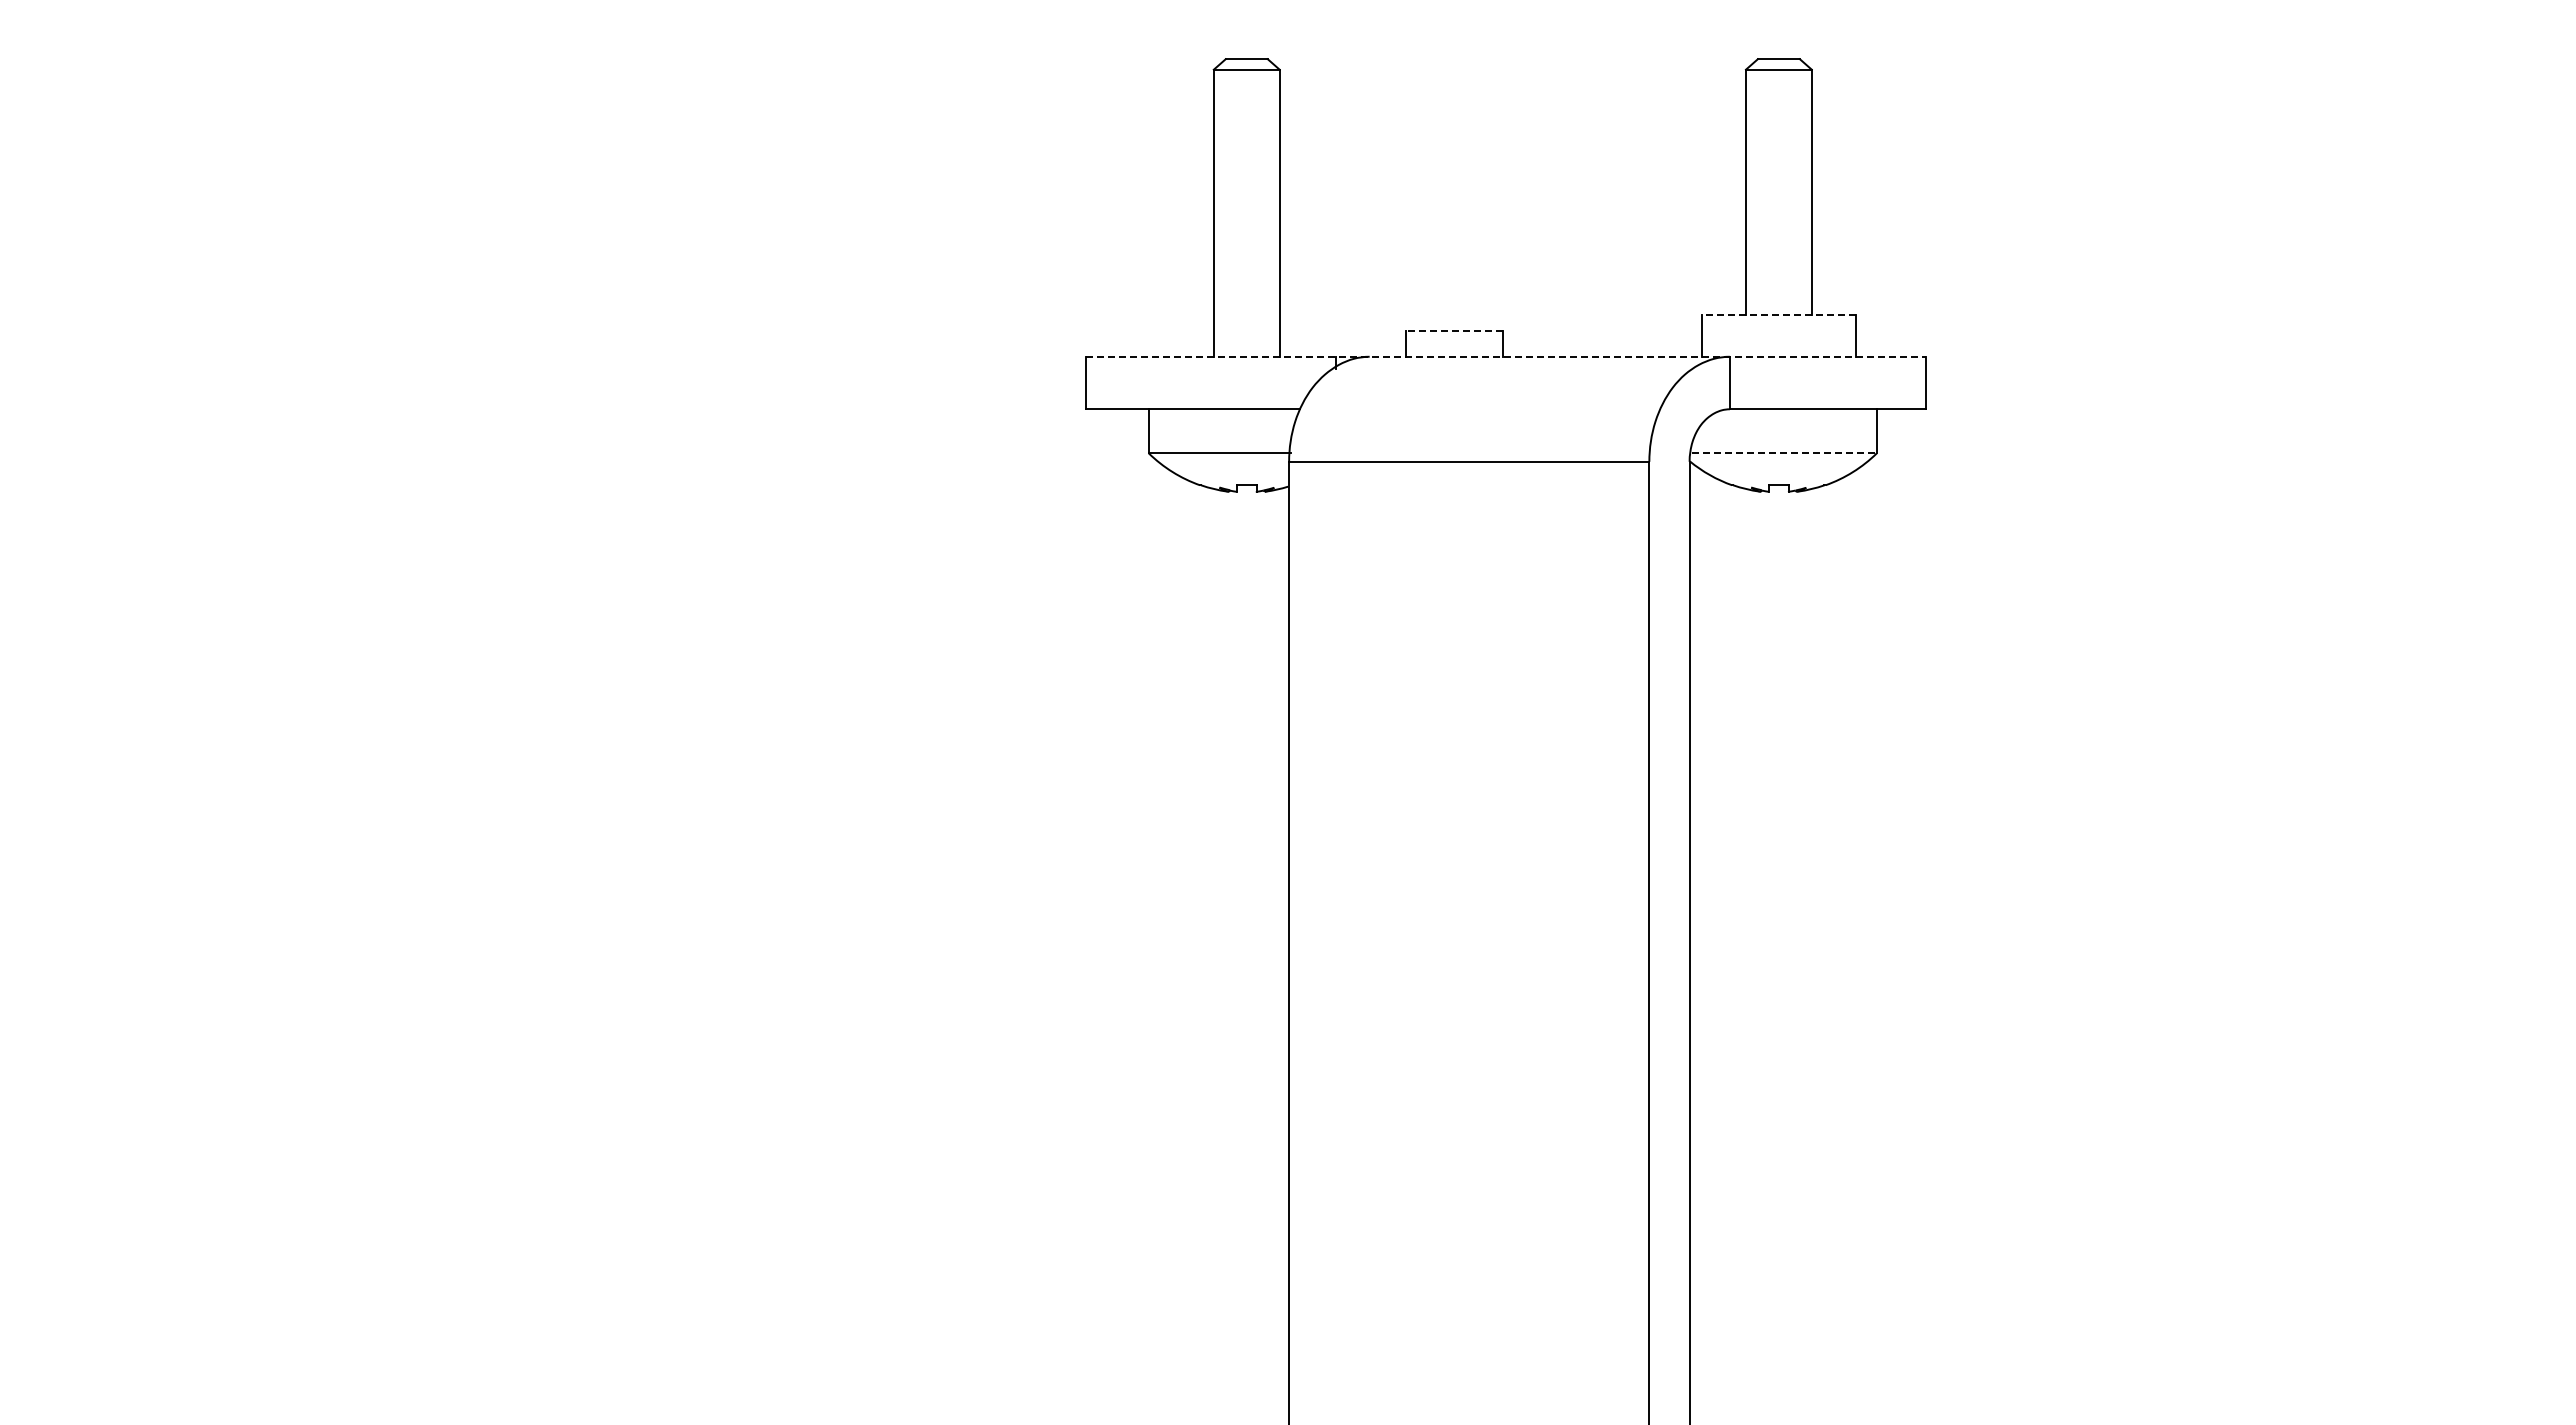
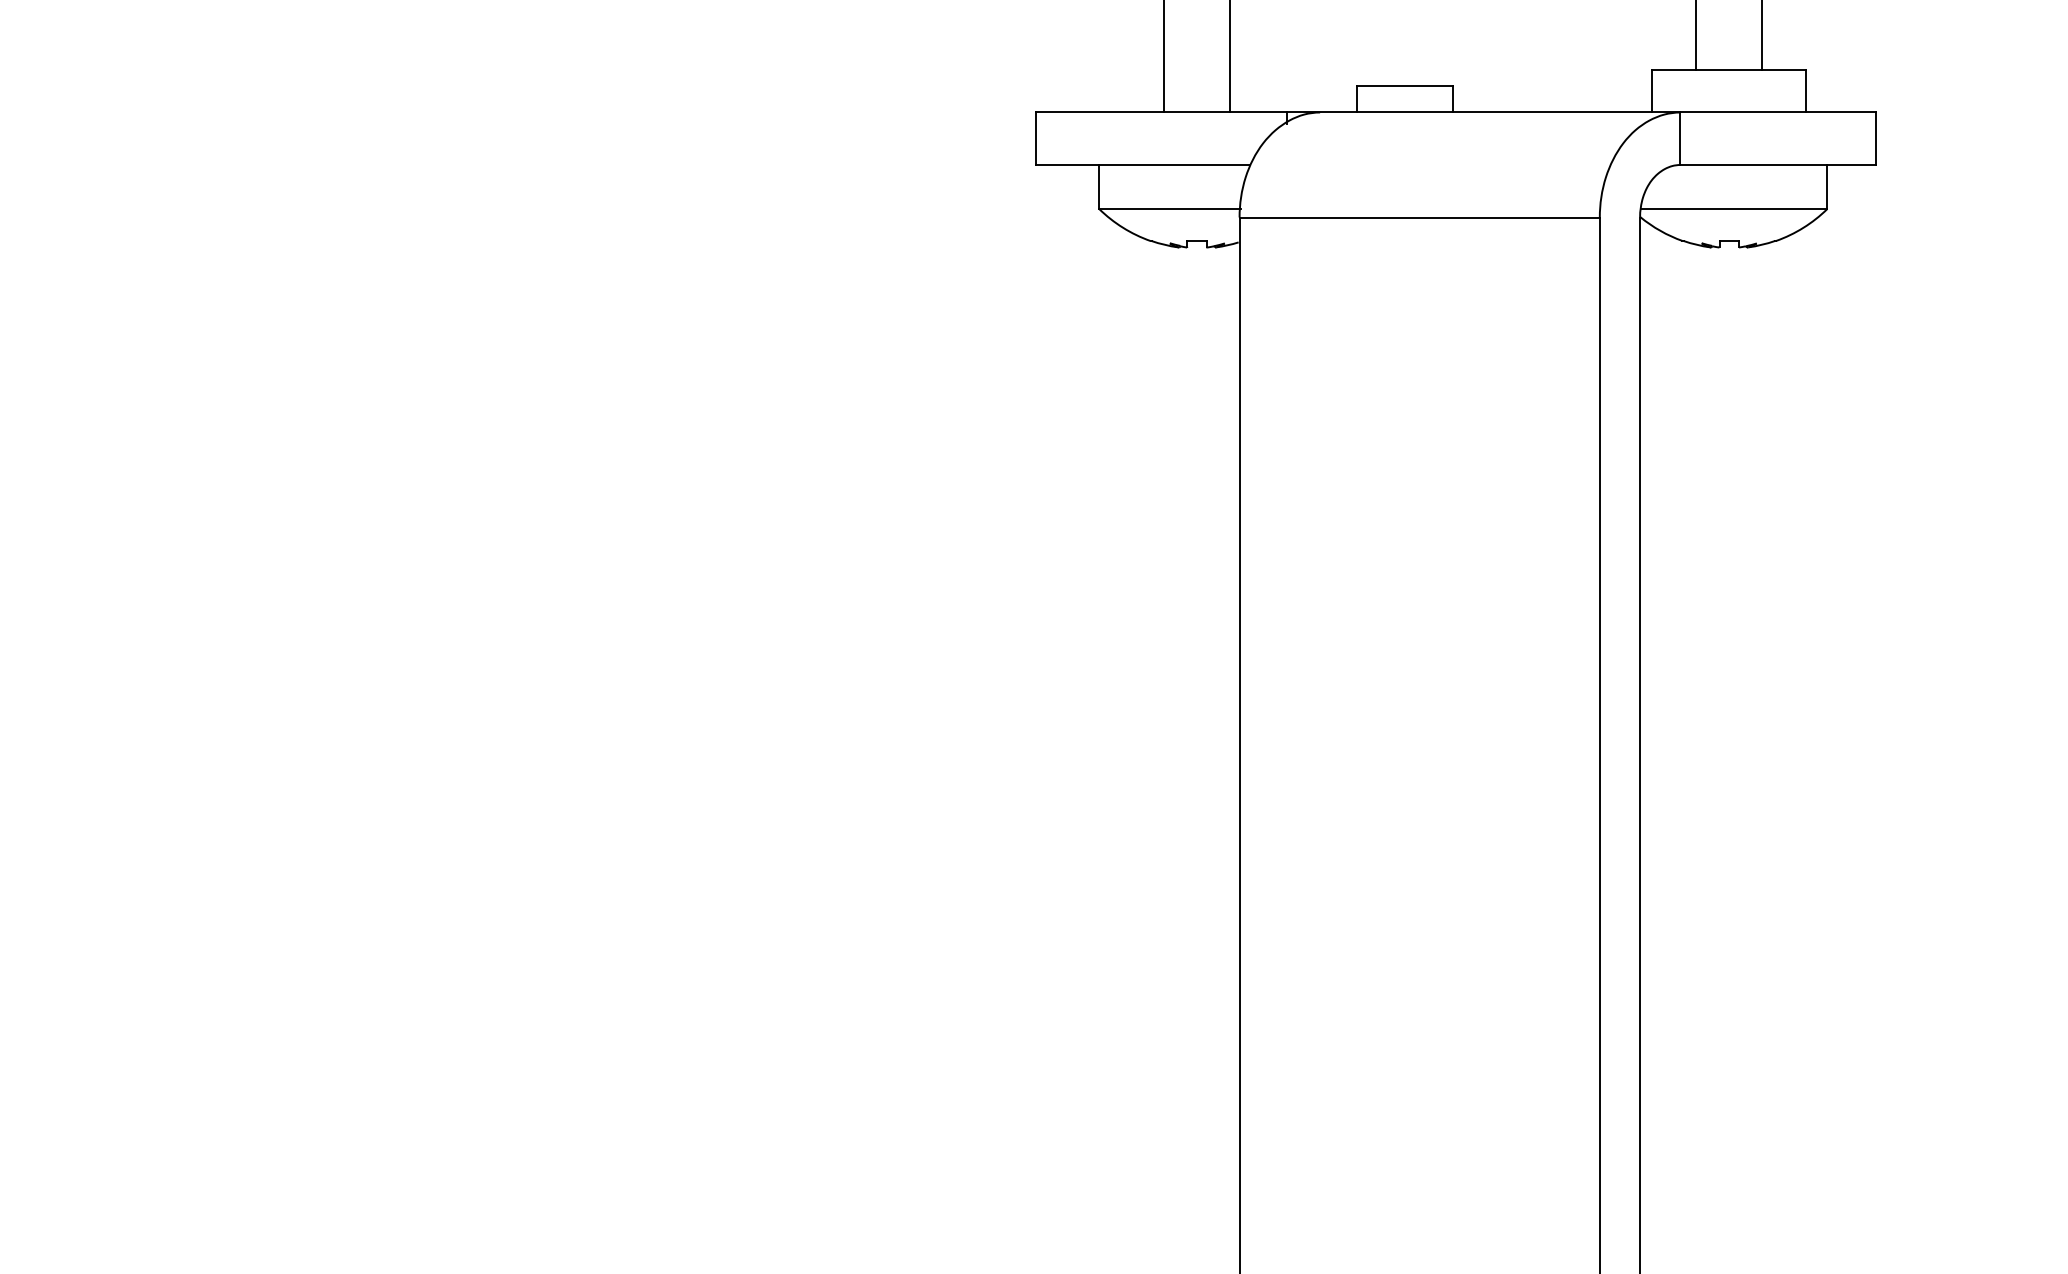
line: (1778, 314) -> (1728, 70), dashed -> solid
line: (1454, 330) -> (1404, 86), dashed -> solid
line: (1506, 356) -> (1456, 112), dashed -> solid
line: (1784, 453) -> (1734, 209), dashed -> solid

